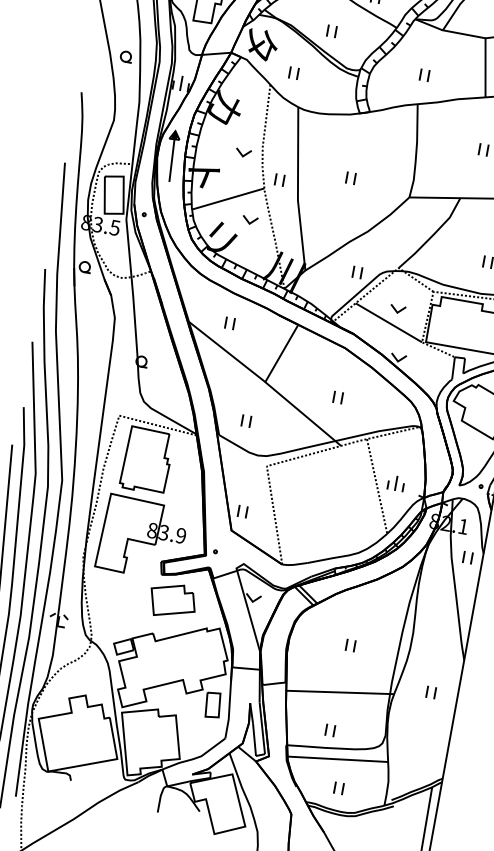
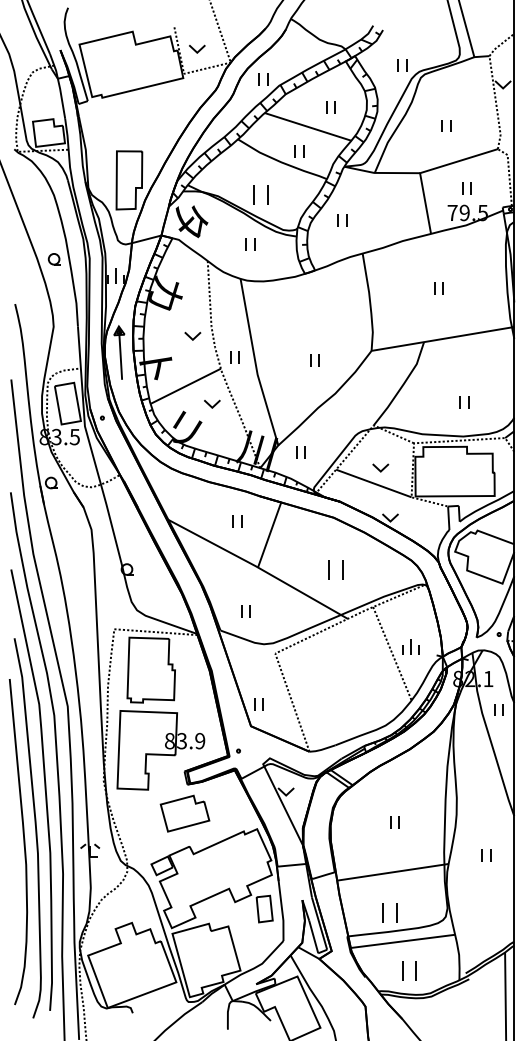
part: (331, 31) -> (260, 194), size x1.6
part: (293, 72) -> (250, 244), moved
part: (424, 75) -> (342, 220), moved
part: (350, 178) -> (314, 360), moved
part: (356, 272) -> (300, 452), moved
part: (229, 323) -> (237, 521), moved
part: (337, 397) -> (335, 569), size x1.6
part: (172, 600) -> (184, 813), moved
part: (329, 730) -> (389, 913), size x1.6
part: (339, 787) -> (409, 970), size x1.6

